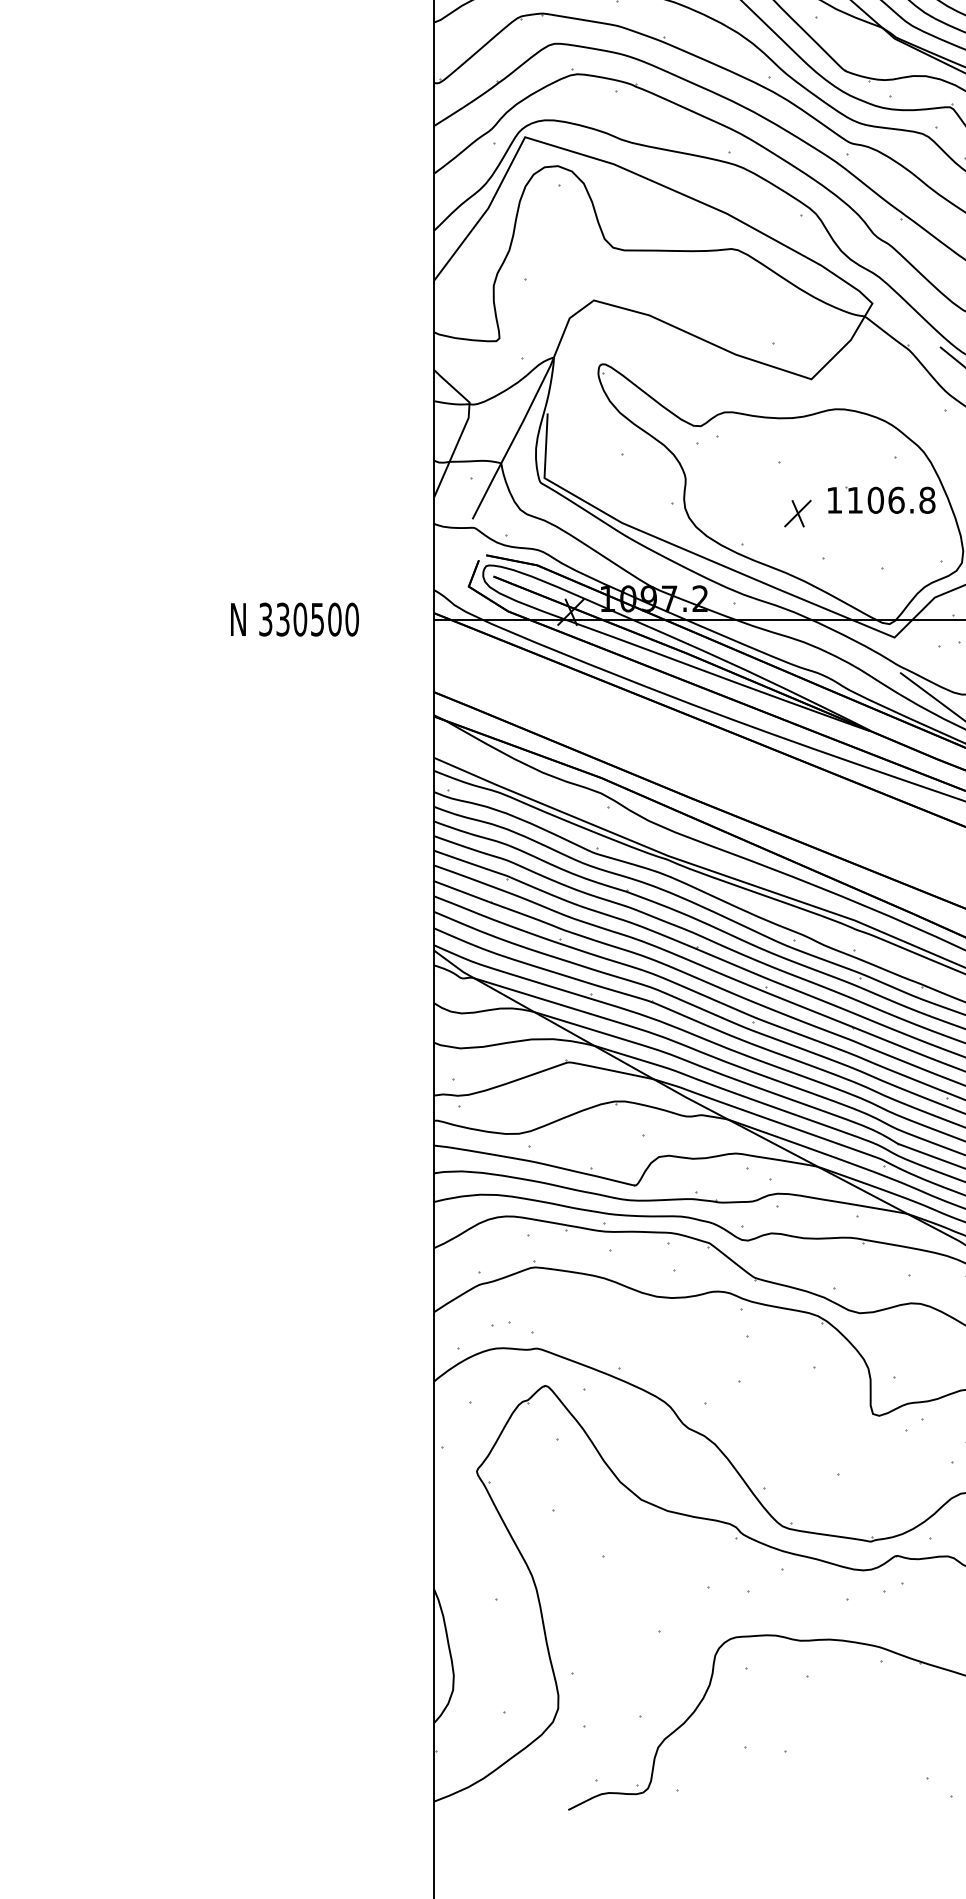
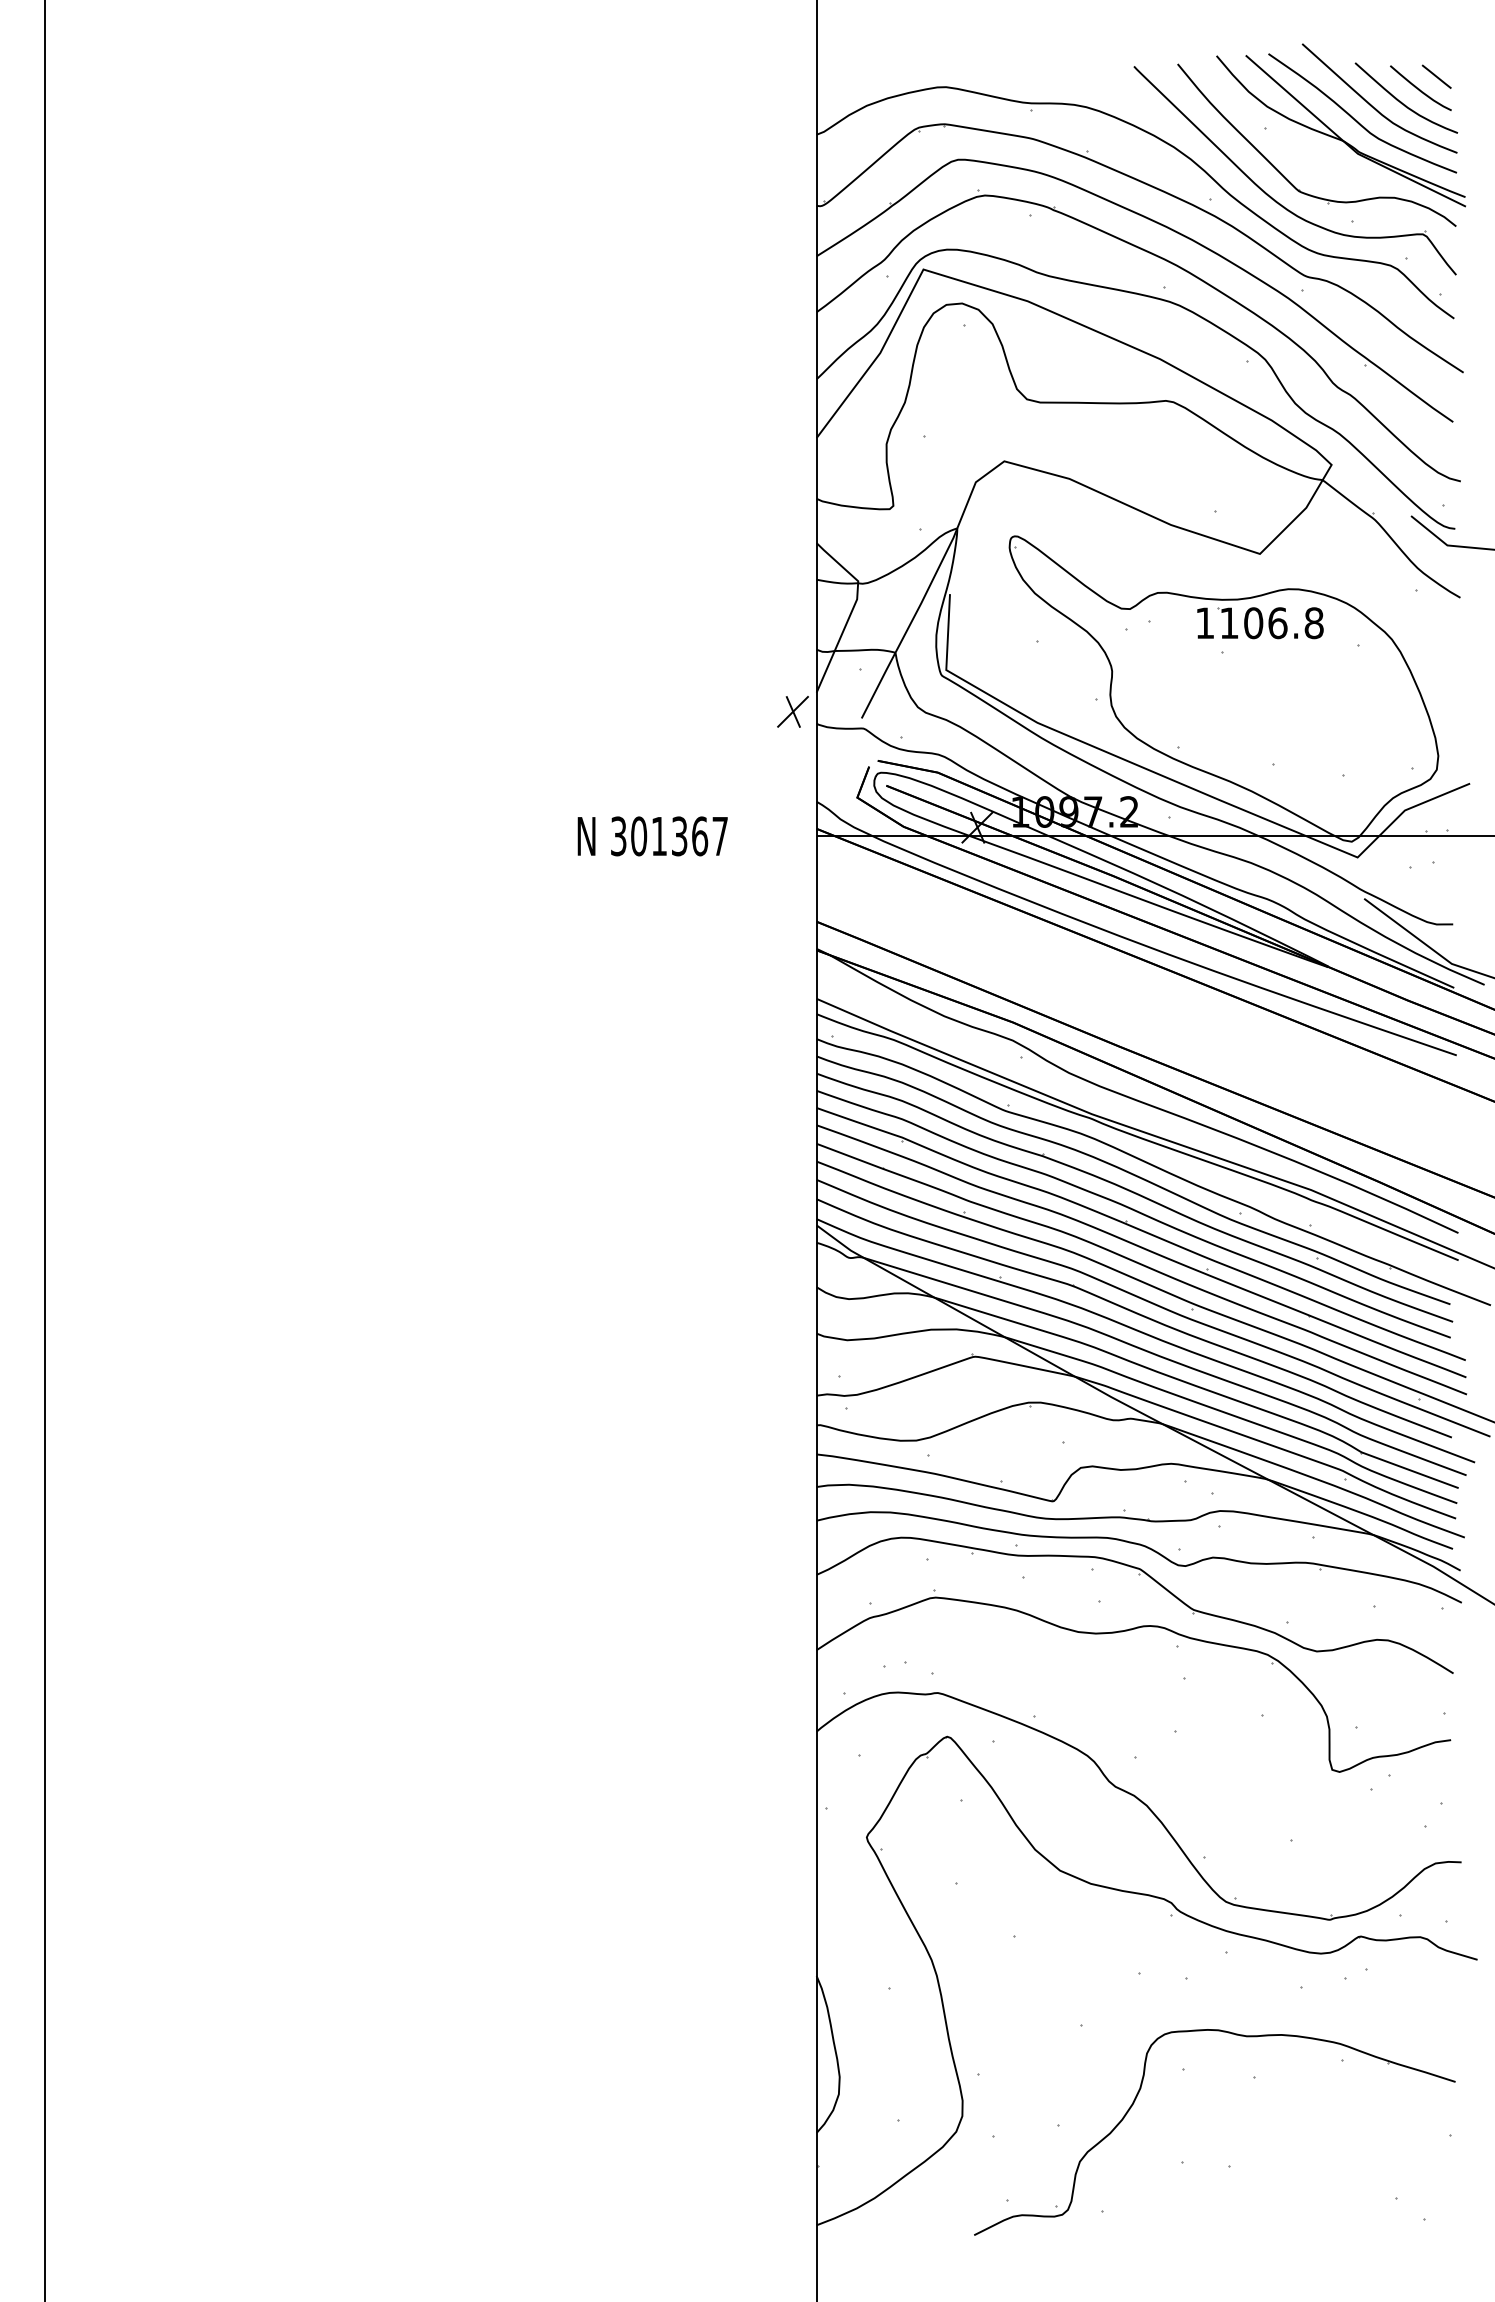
part: (881, 500) -> (1260, 623), moved
part: (797, 513) -> (792, 711), moved
text: (317, 619) -> (679, 836), 330500 -> 301367

